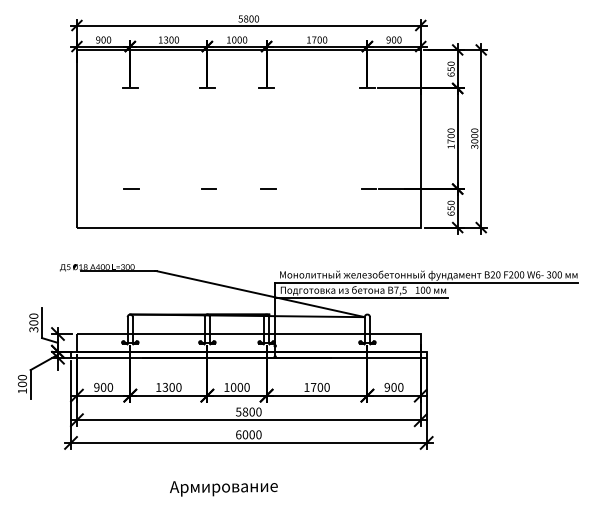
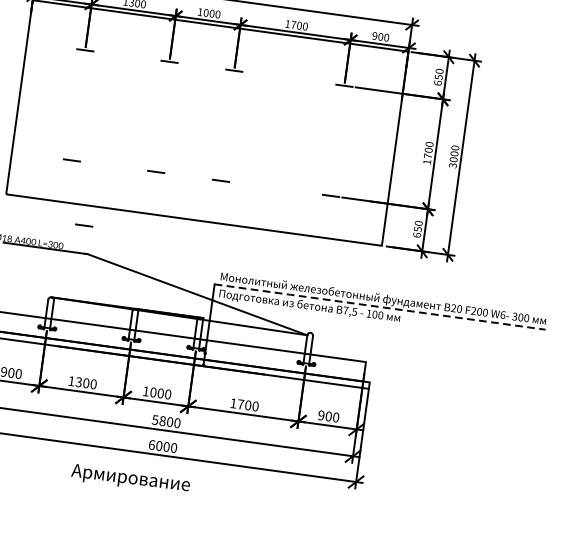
line: (150, 245) -> (83, 224), added
line: (427, 282) -> (381, 306), solid -> dashed
line: (361, 298) -> (306, 314), removed
text: (223, 488) -> (130, 479), moved

